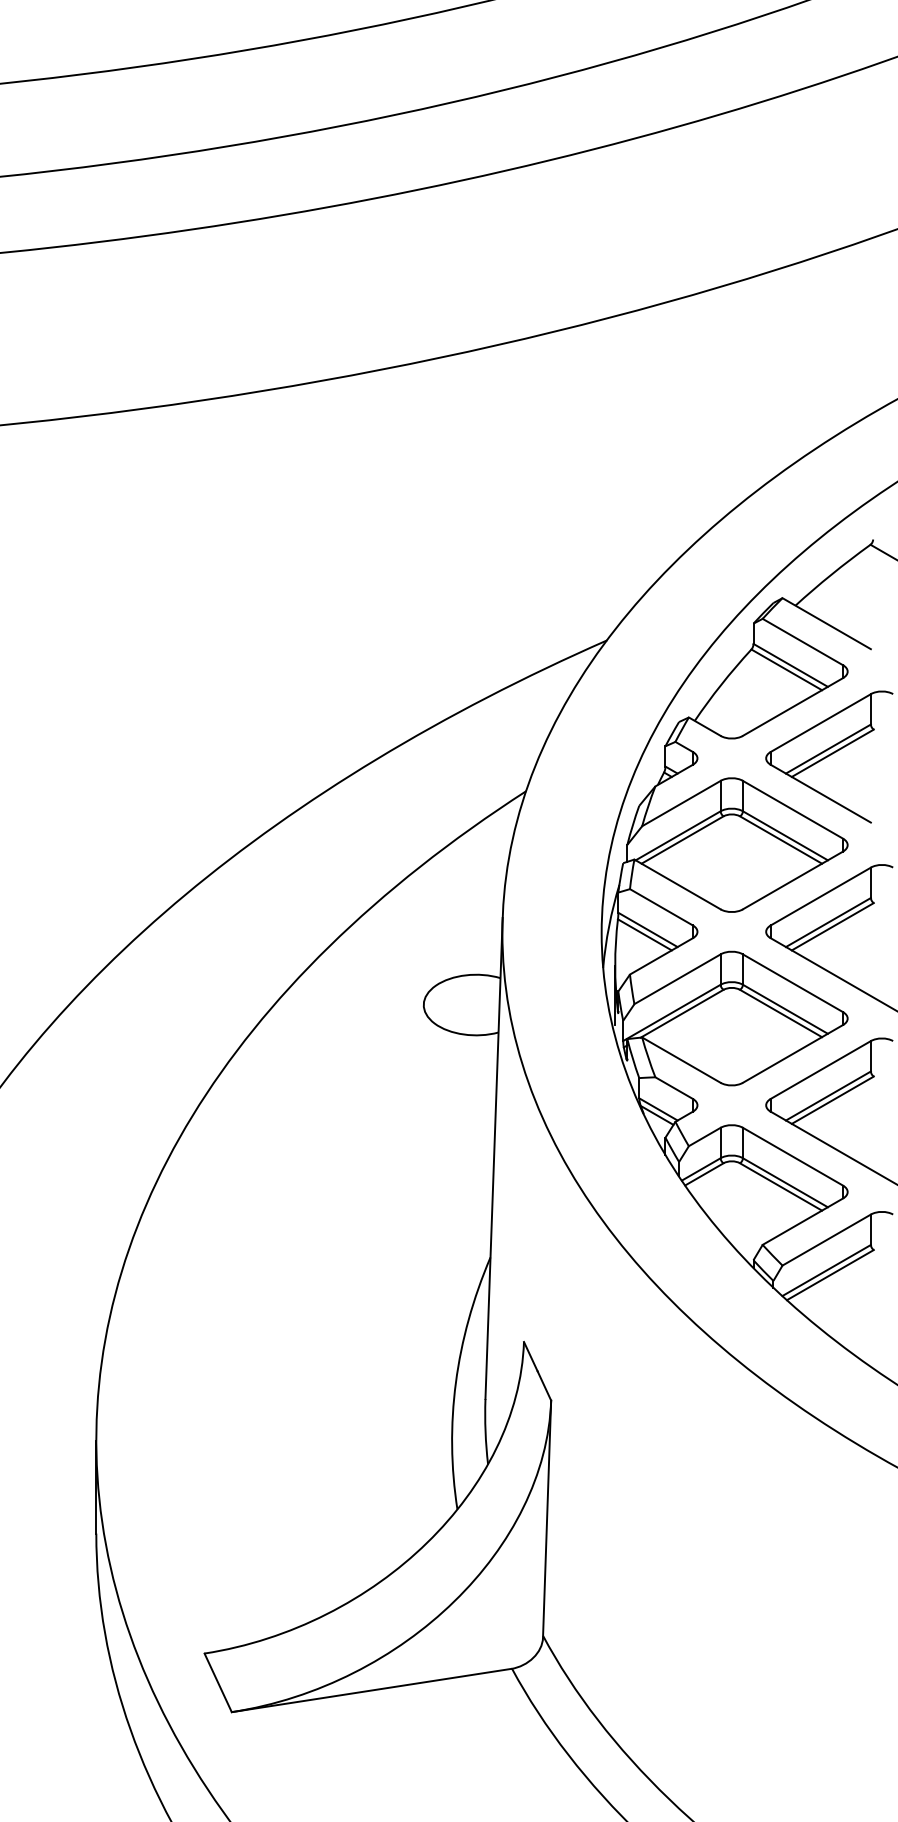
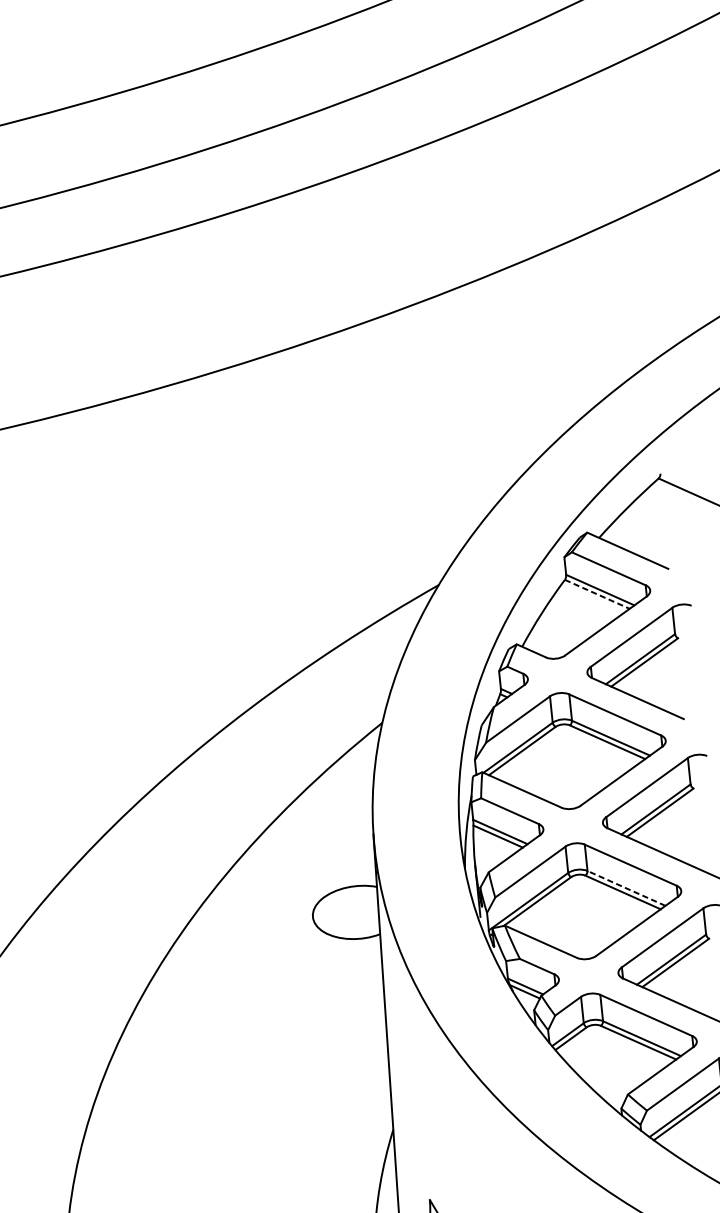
line: (786, 669) -> (597, 594), solid -> dashed
line: (784, 1009) -> (625, 888), solid -> dashed

